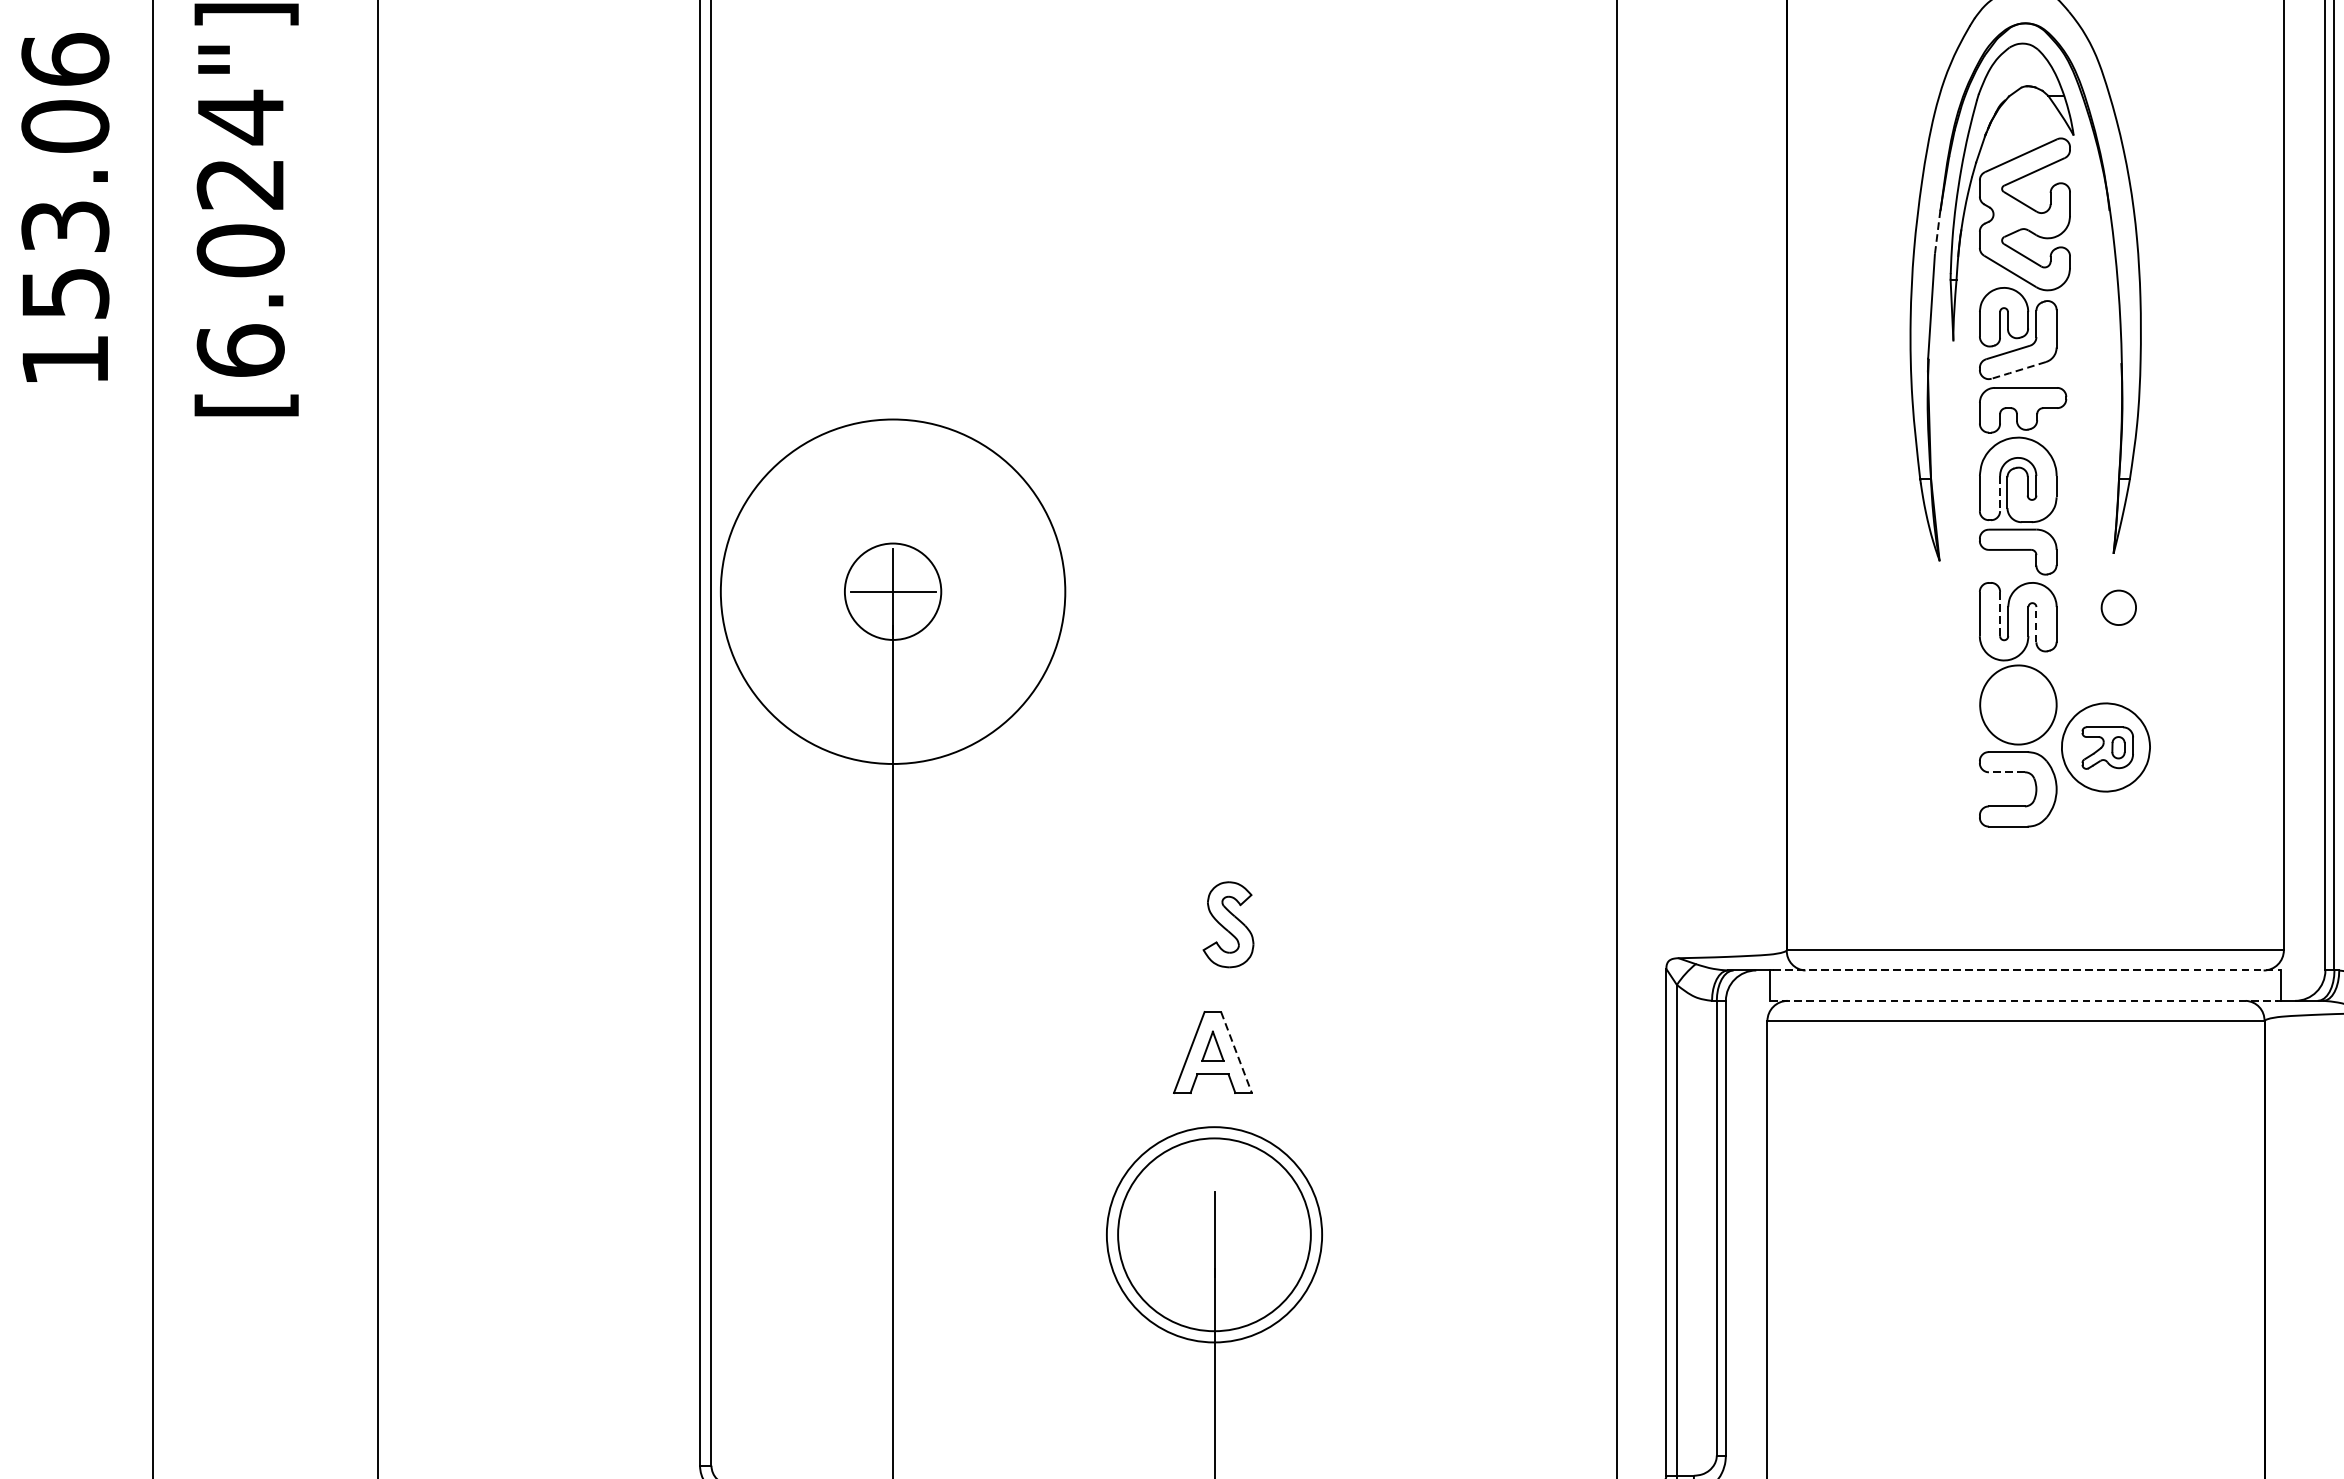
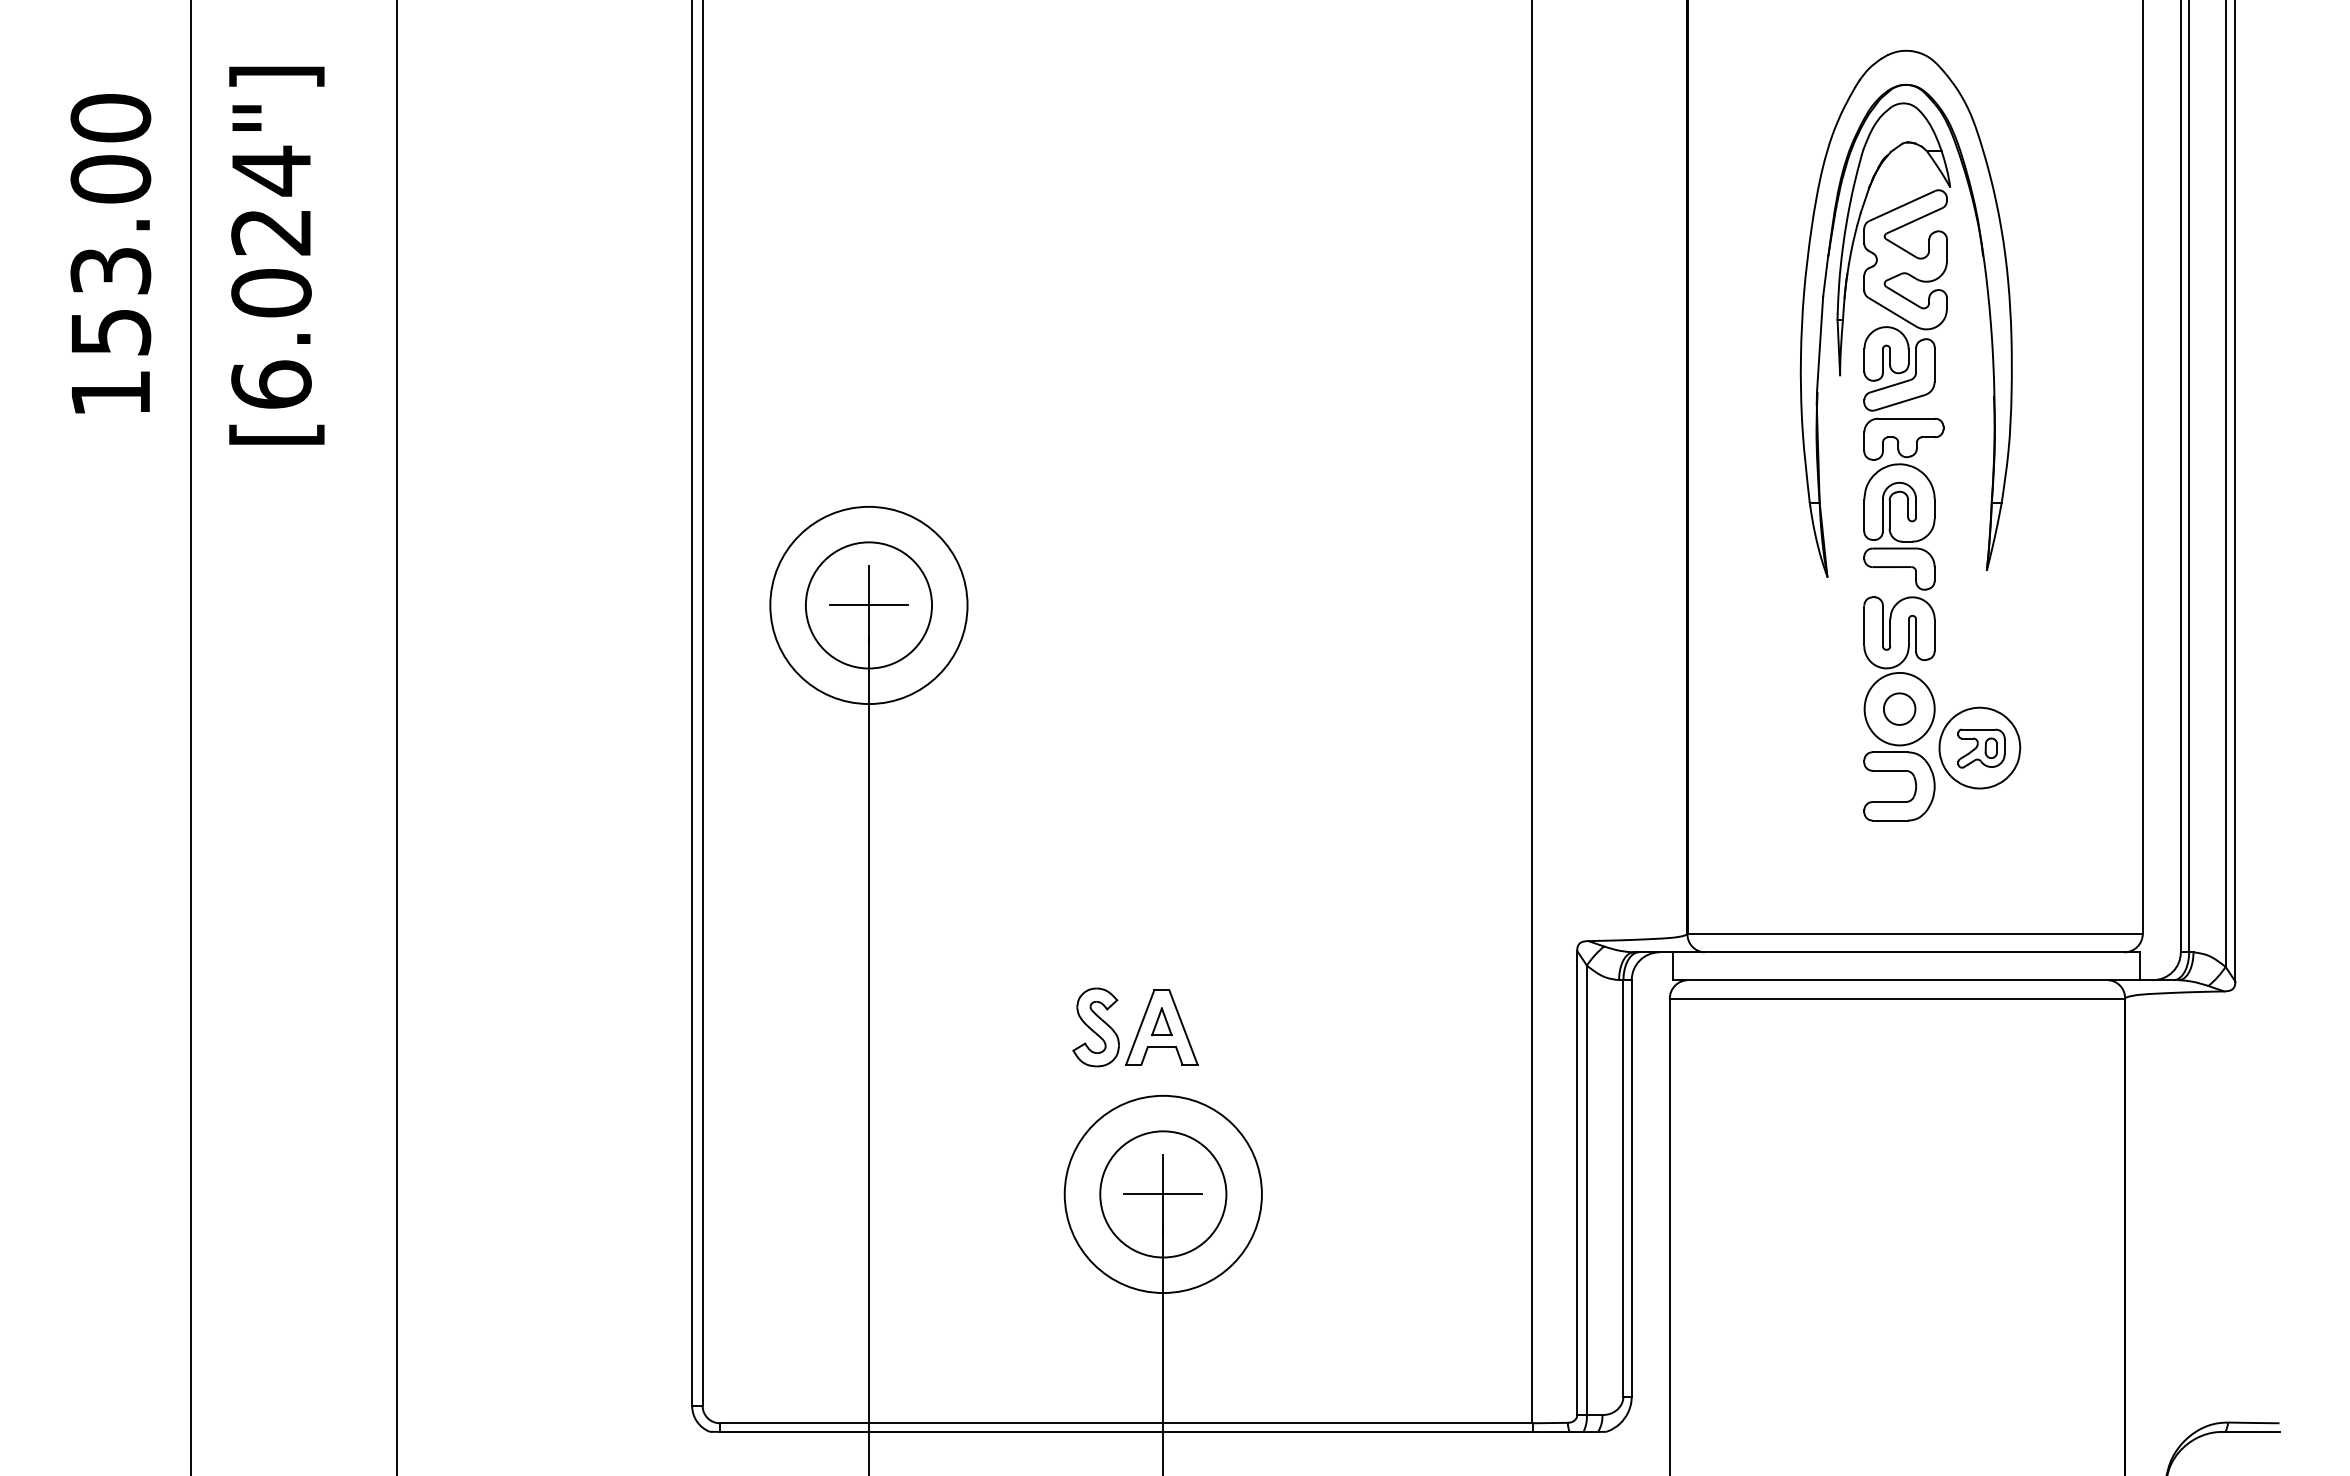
text: (65, 59) -> (110, 117), 153.06 -> 153.00
line: (1937, 232) -> (1825, 276), dashed -> solid
line: (2018, 370) -> (1899, 402), dashed -> solid
line: (1999, 494) -> (1882, 516), dashed -> solid
circle: (892, 591) -> (868, 605), size x0.62
circle: (892, 591) -> (868, 605), size x1.43
part: (2118, 607) -> (1899, 708), moved
line: (1999, 614) -> (1882, 626), dashed -> solid
line: (2036, 624) -> (1916, 635), dashed -> solid
line: (2006, 771) -> (1888, 770), dashed -> solid
part: (1227, 924) -> (1095, 1027), moved
line: (2026, 970) -> (1907, 952), dashed -> solid
line: (2024, 1001) -> (1905, 980), dashed -> solid
line: (1236, 1052) -> (1183, 1027), dashed -> solid
circle: (1214, 1234) -> (1163, 1194), size x0.71
line: (1214, 1234) -> (1163, 1194), added

